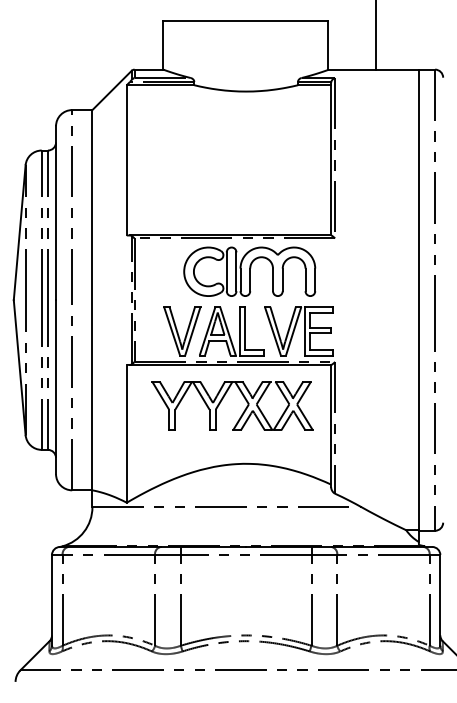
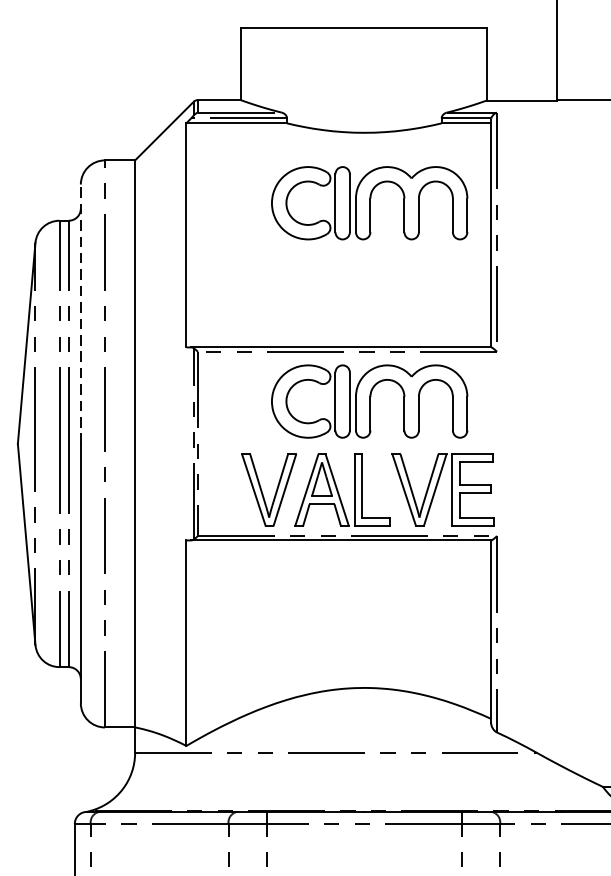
part: (249, 138) -> (369, 202), added
line: (56, 213) -> (81, 314), solid -> dashed
part: (222, 400) -> (329, 593), removed

